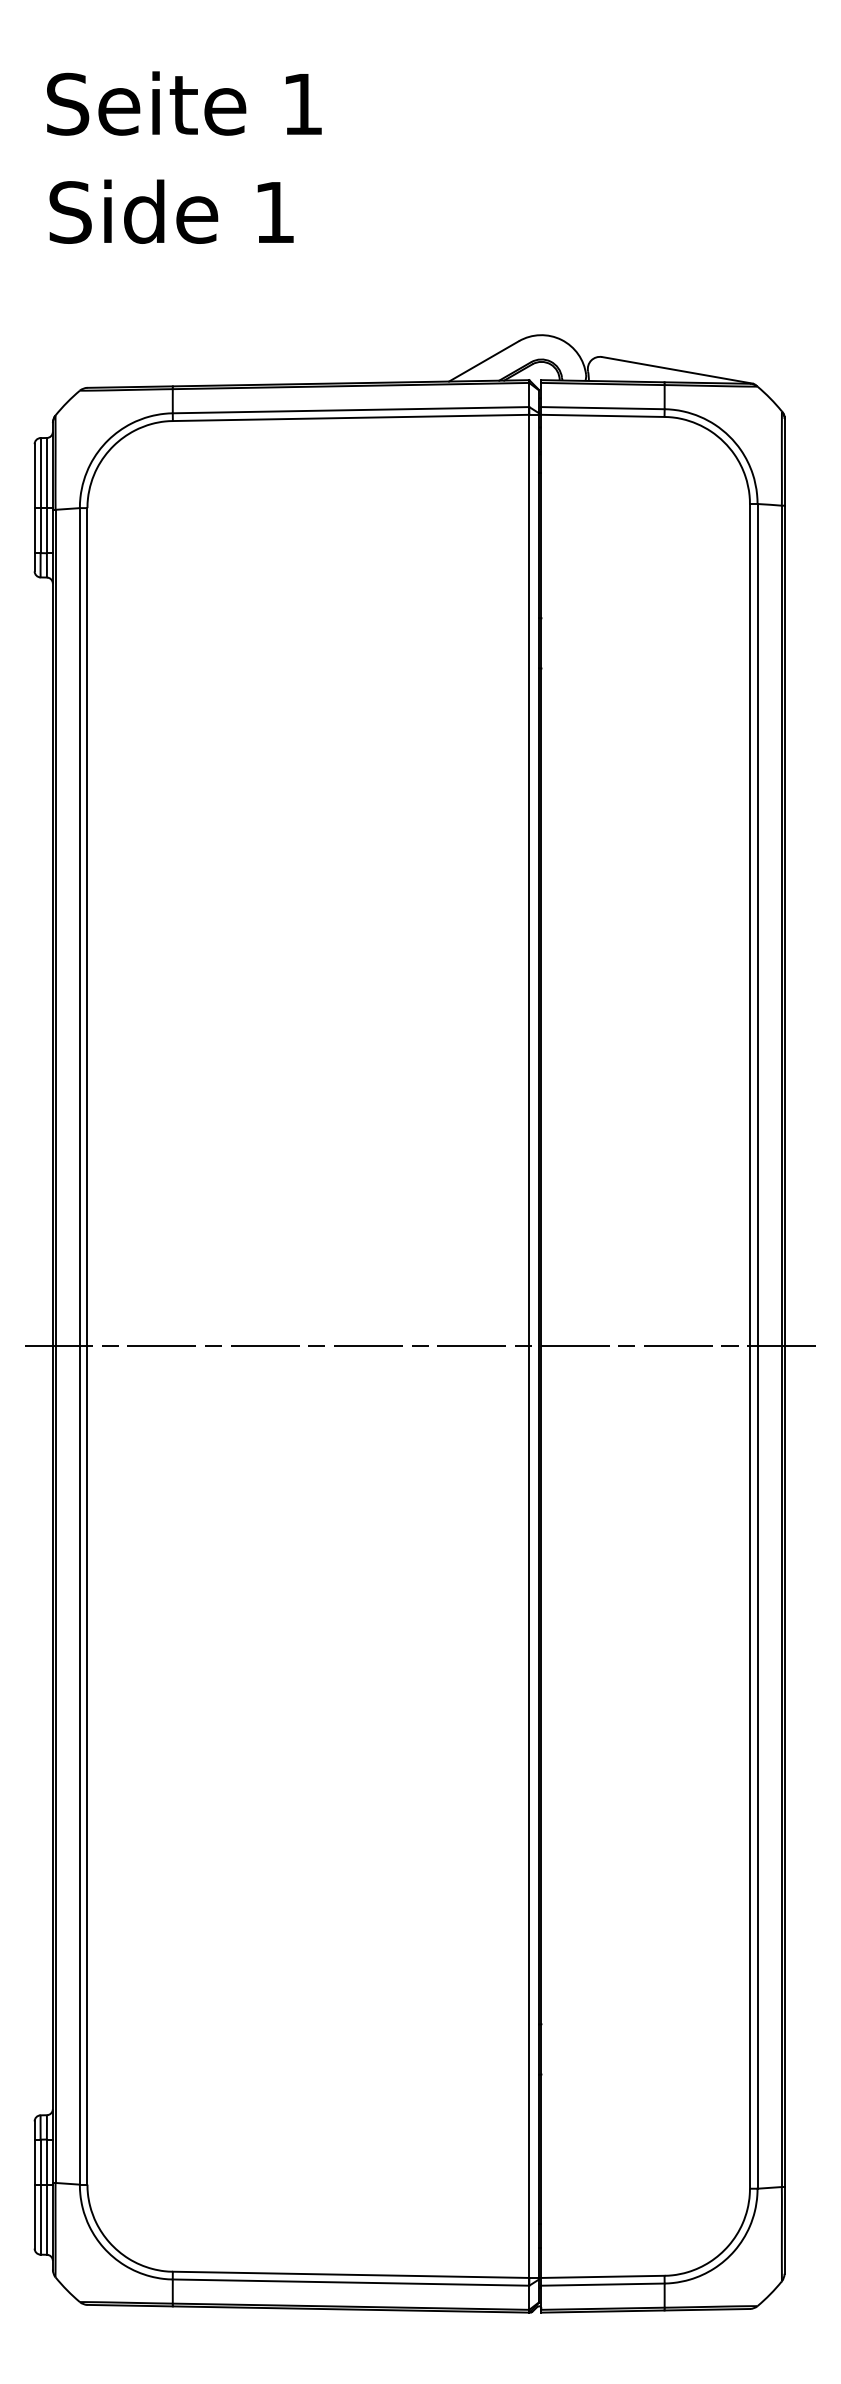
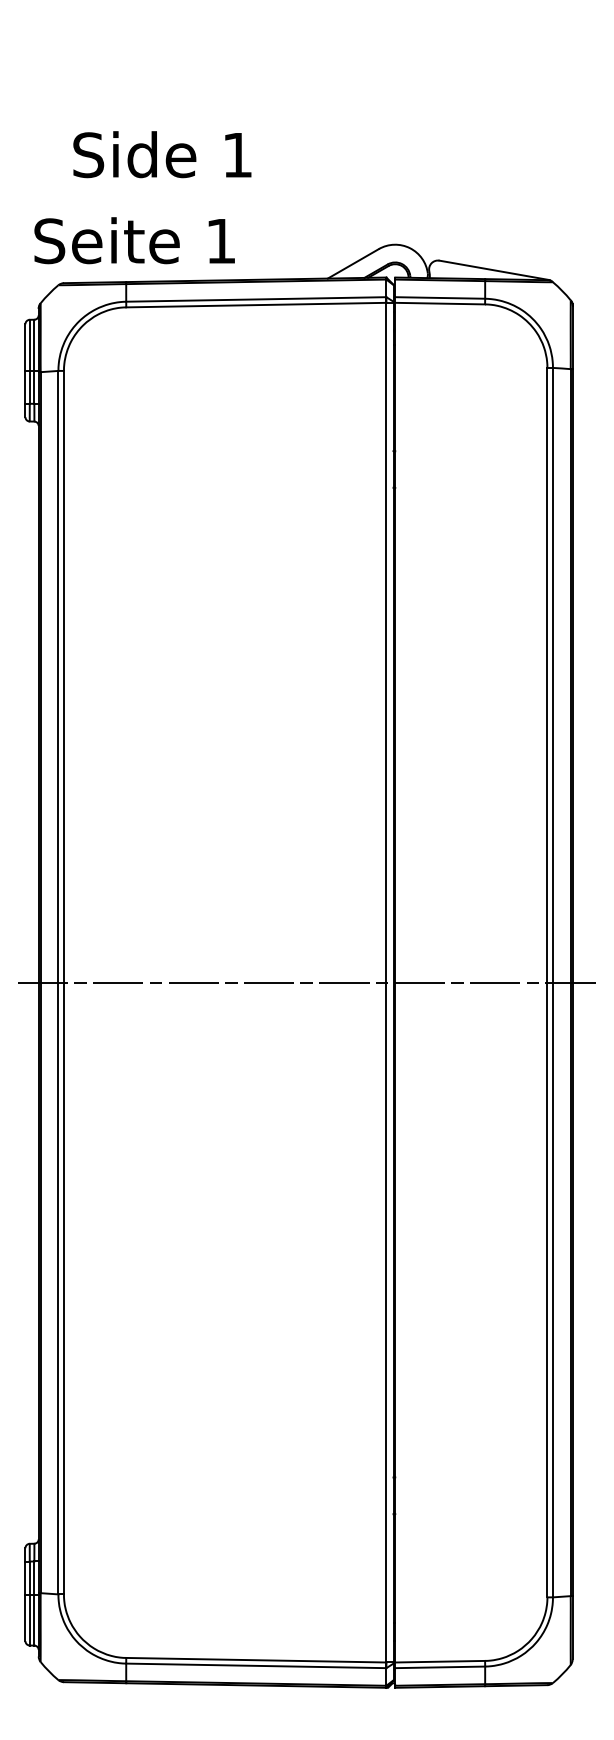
text: (184, 103) -> (134, 240), moved
text: (171, 211) -> (162, 154), moved

